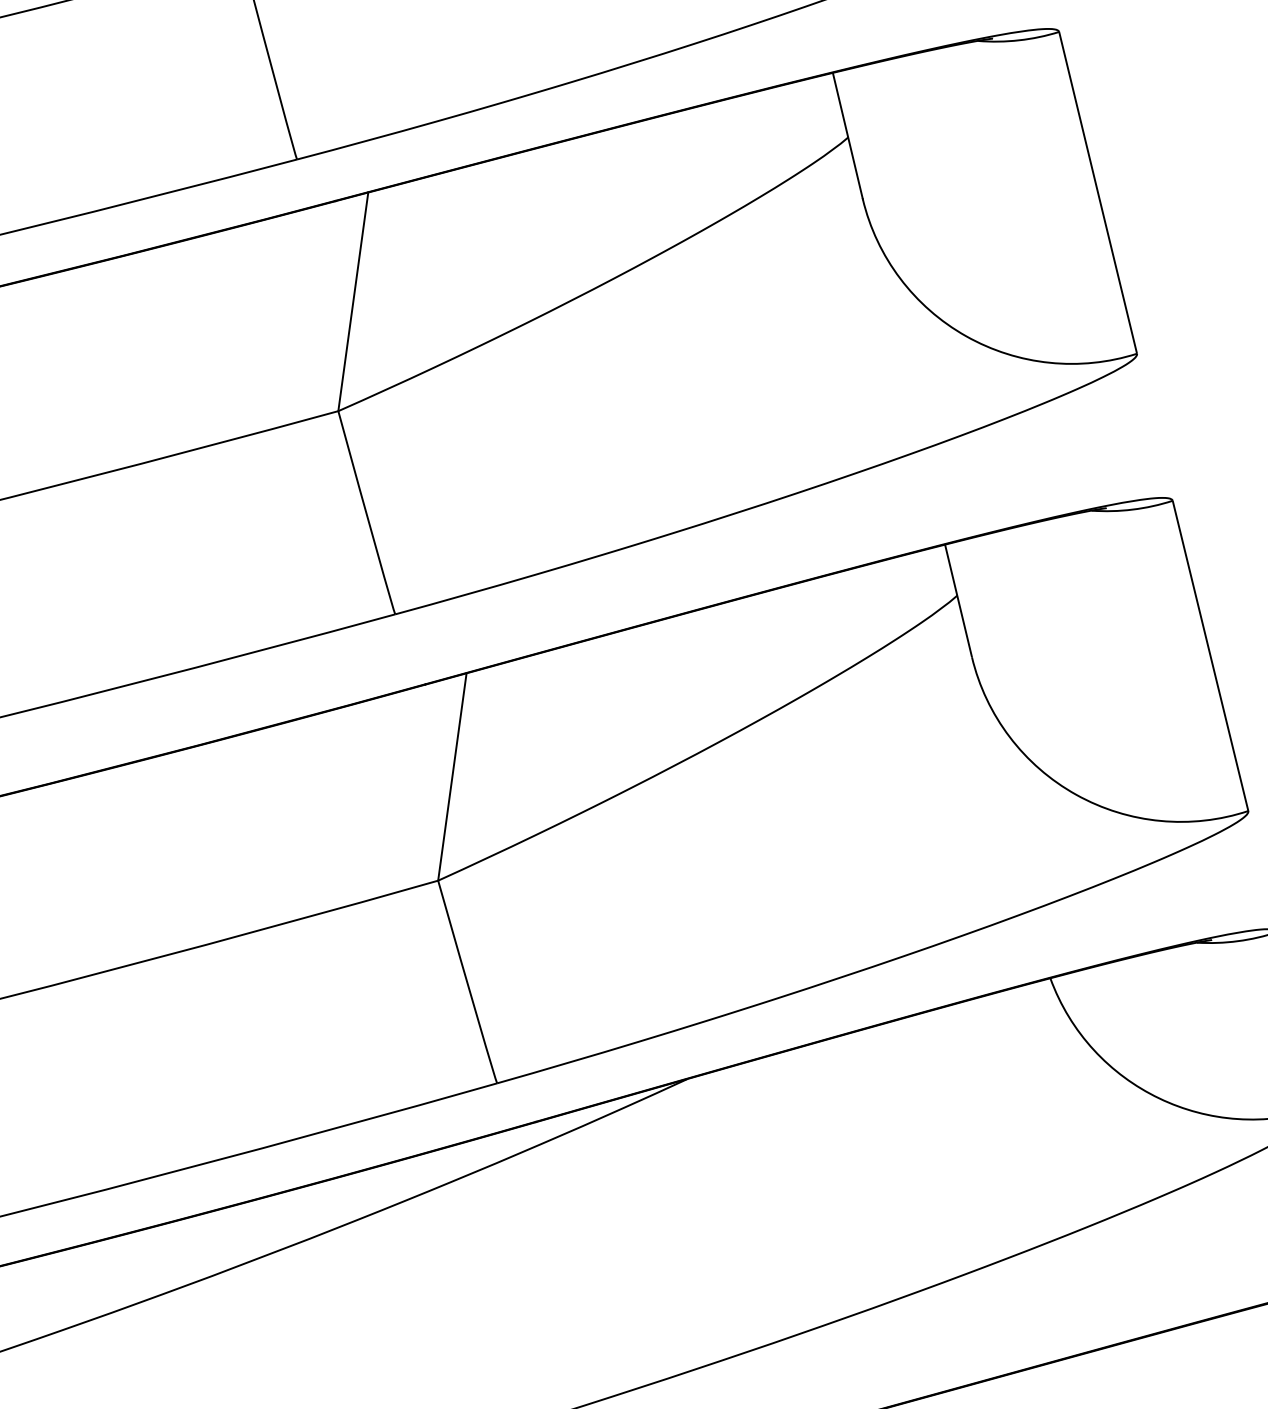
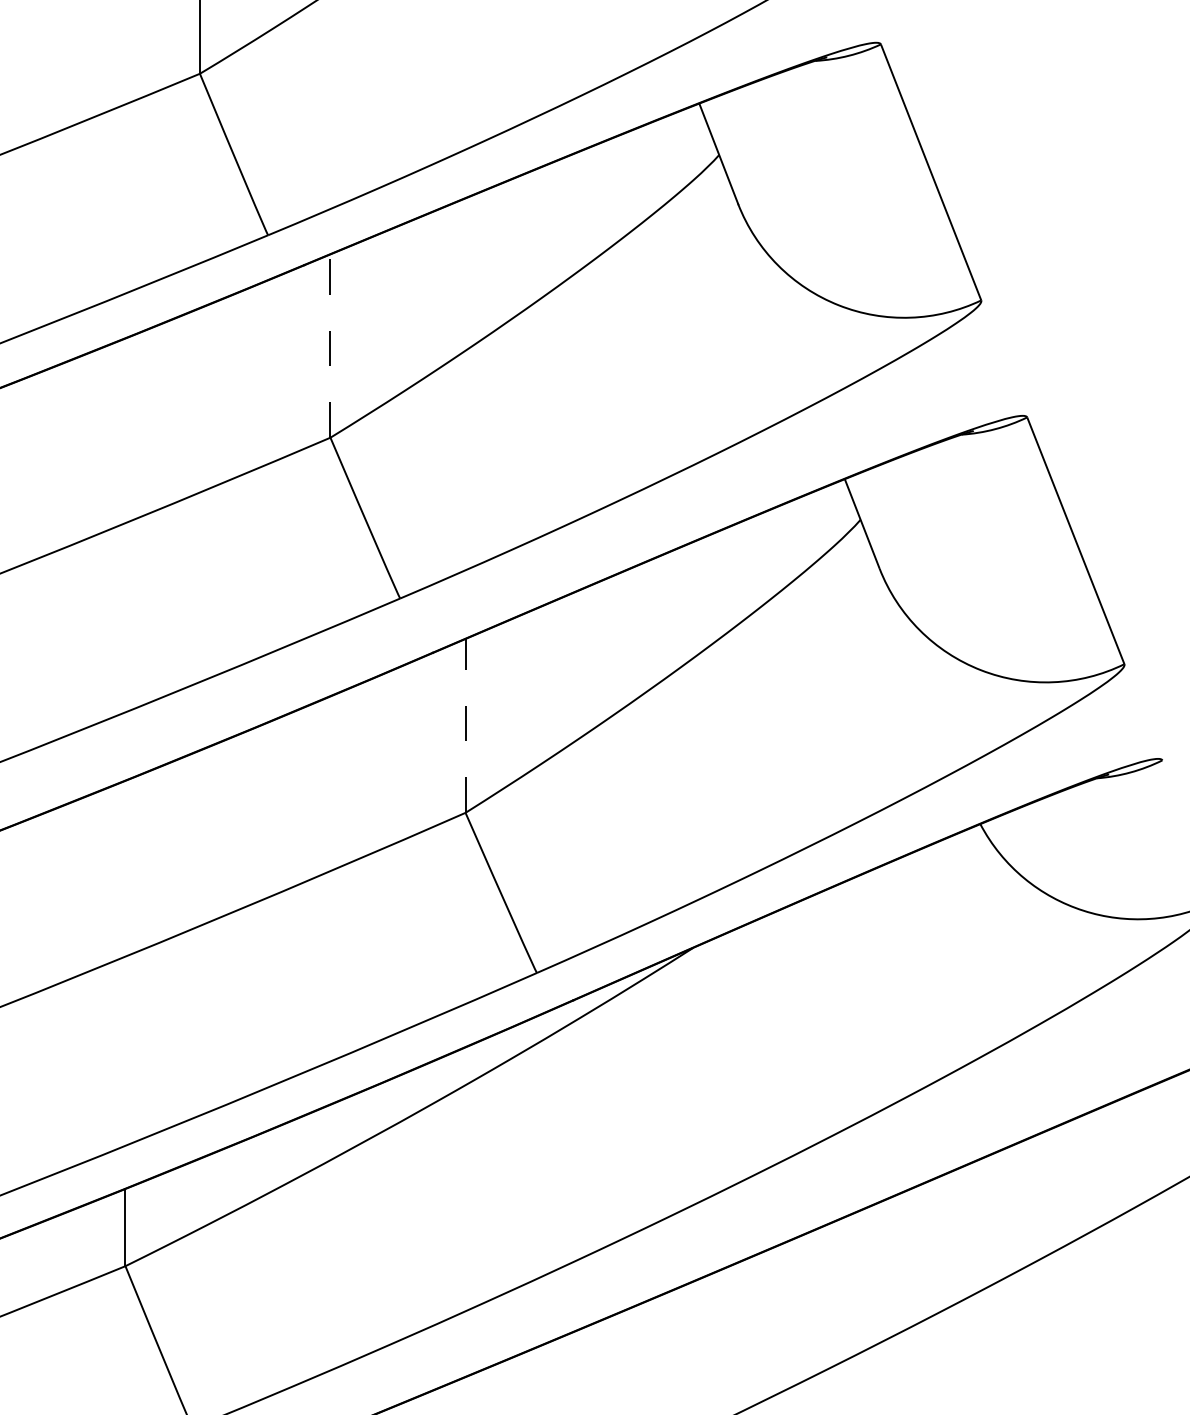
line: (353, 302) -> (330, 346), solid -> dashed
line: (452, 776) -> (465, 725), solid -> dashed

